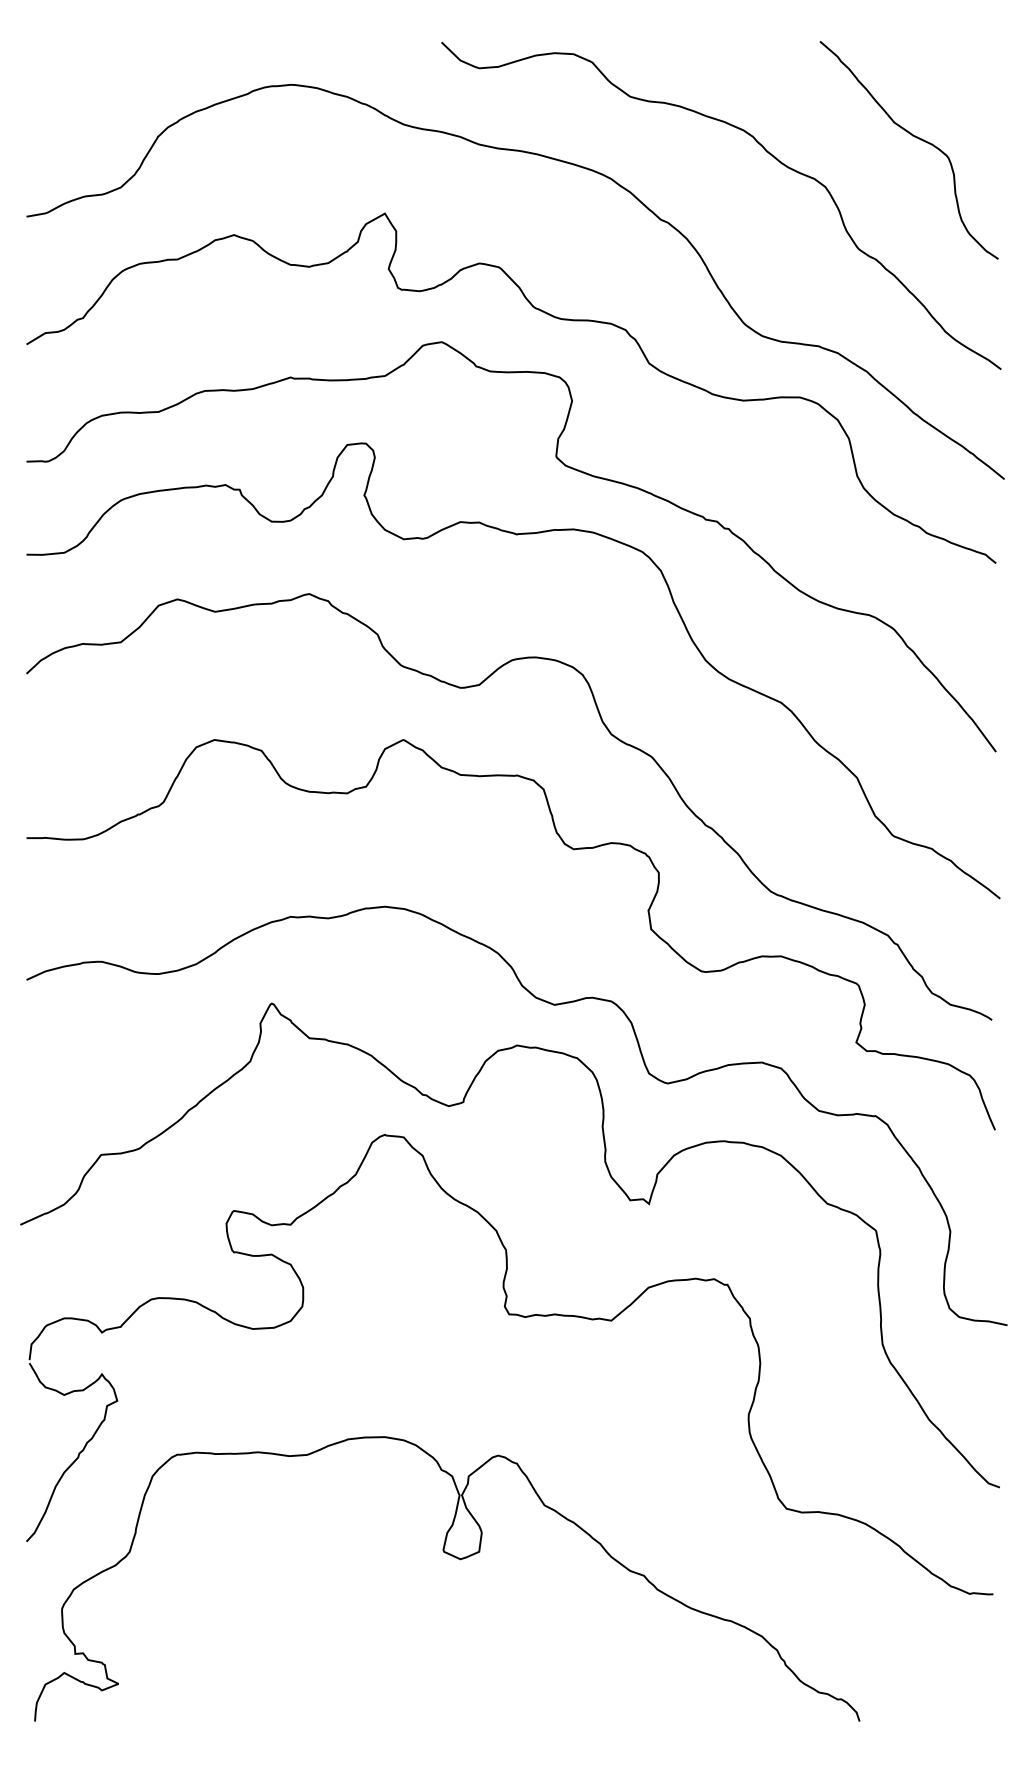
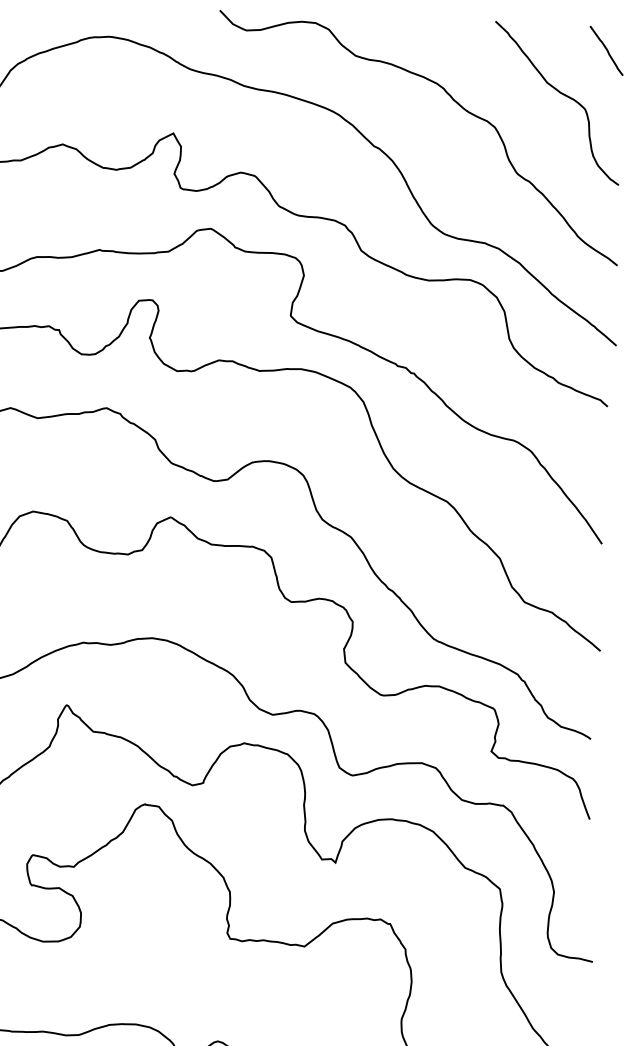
curve: (973, 74) -> (606, 50), added

